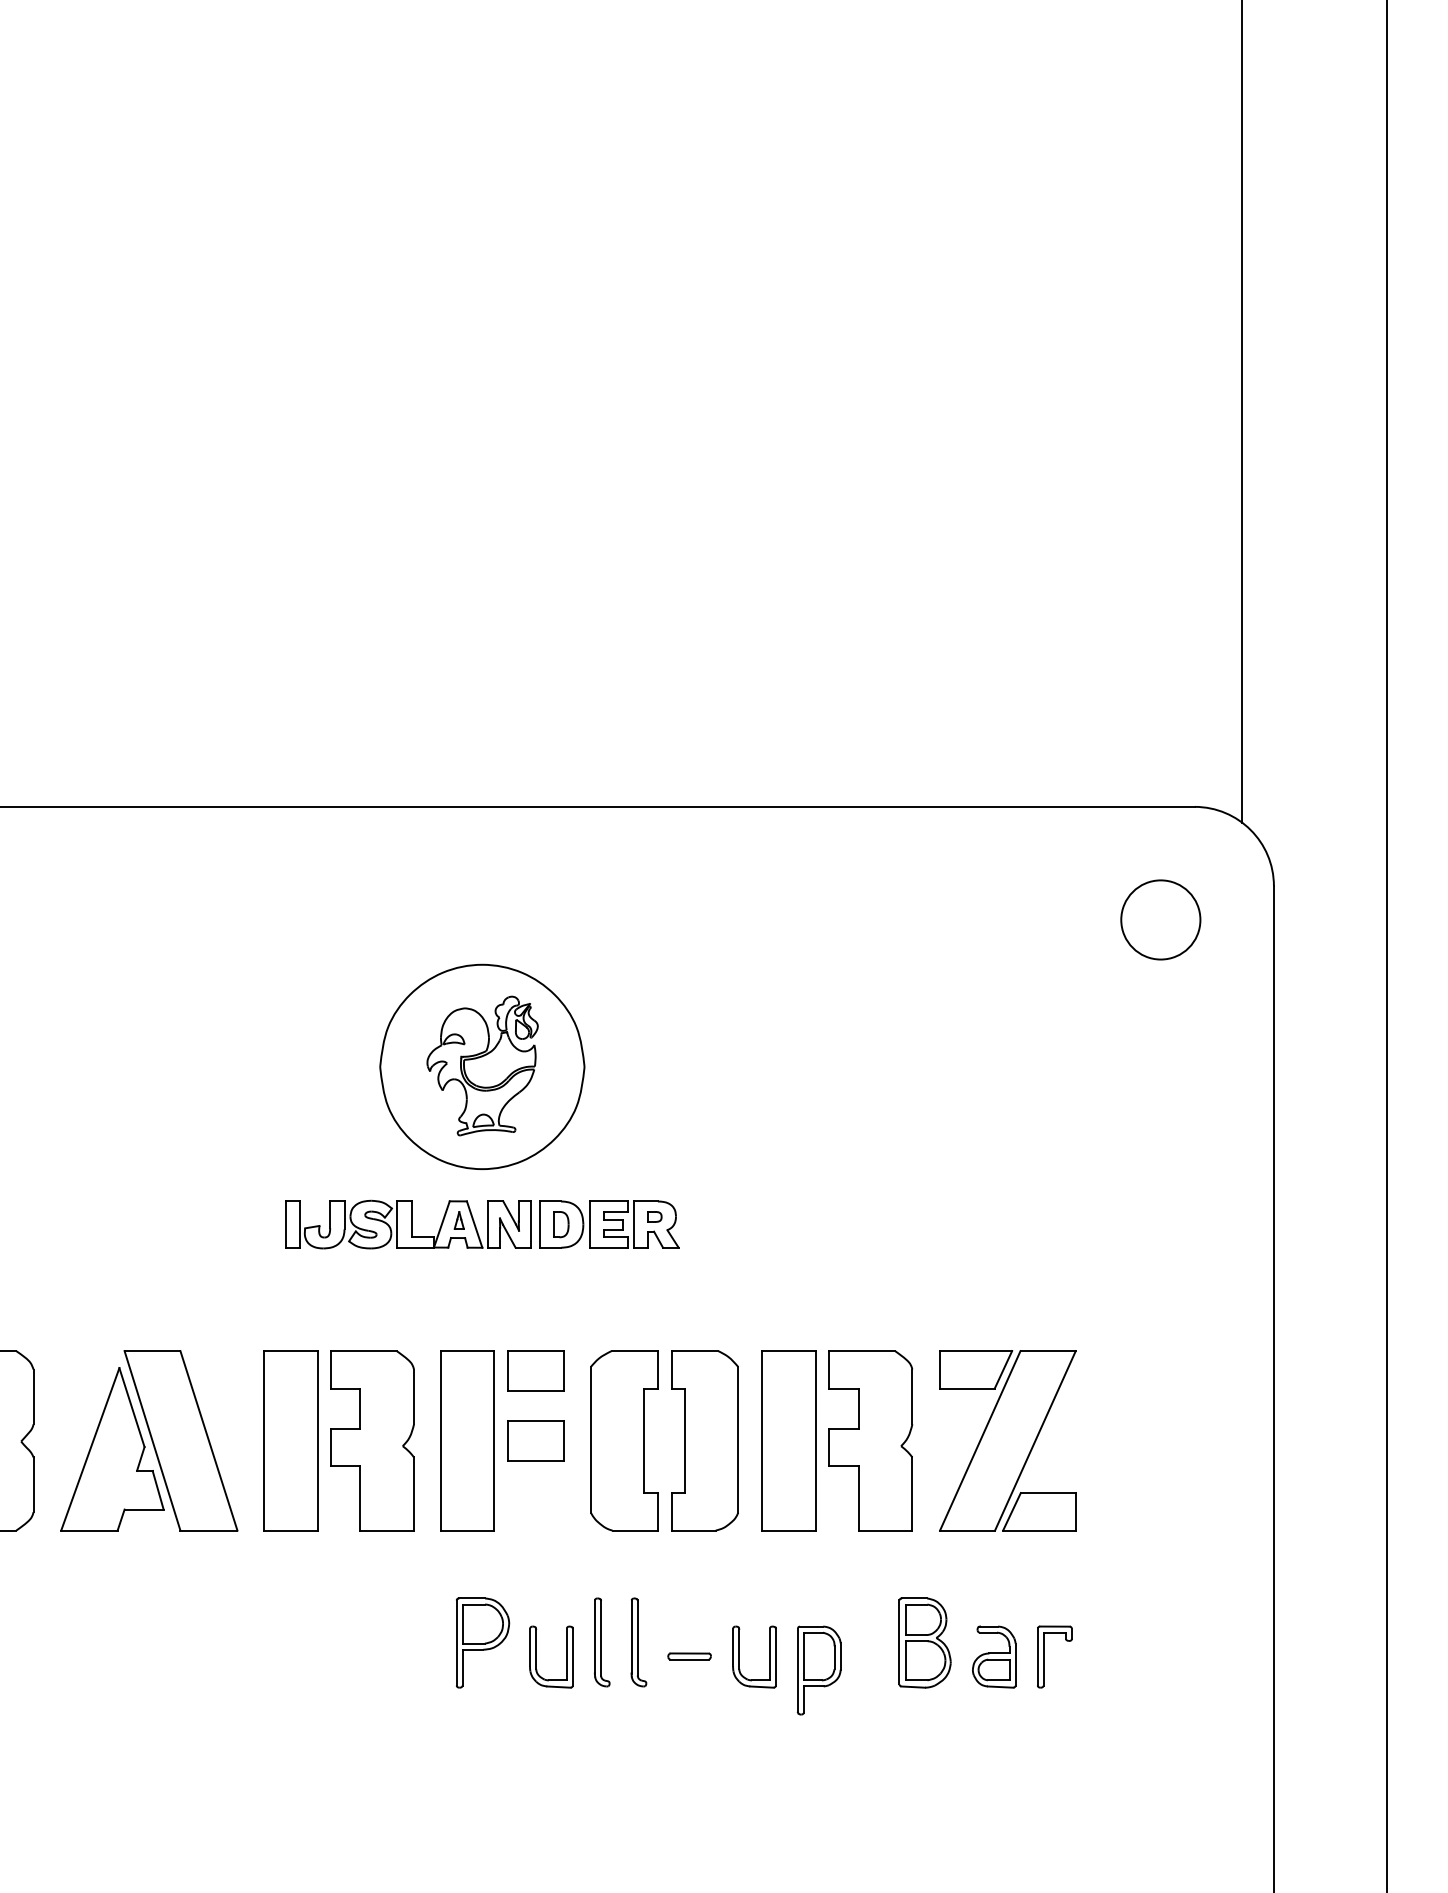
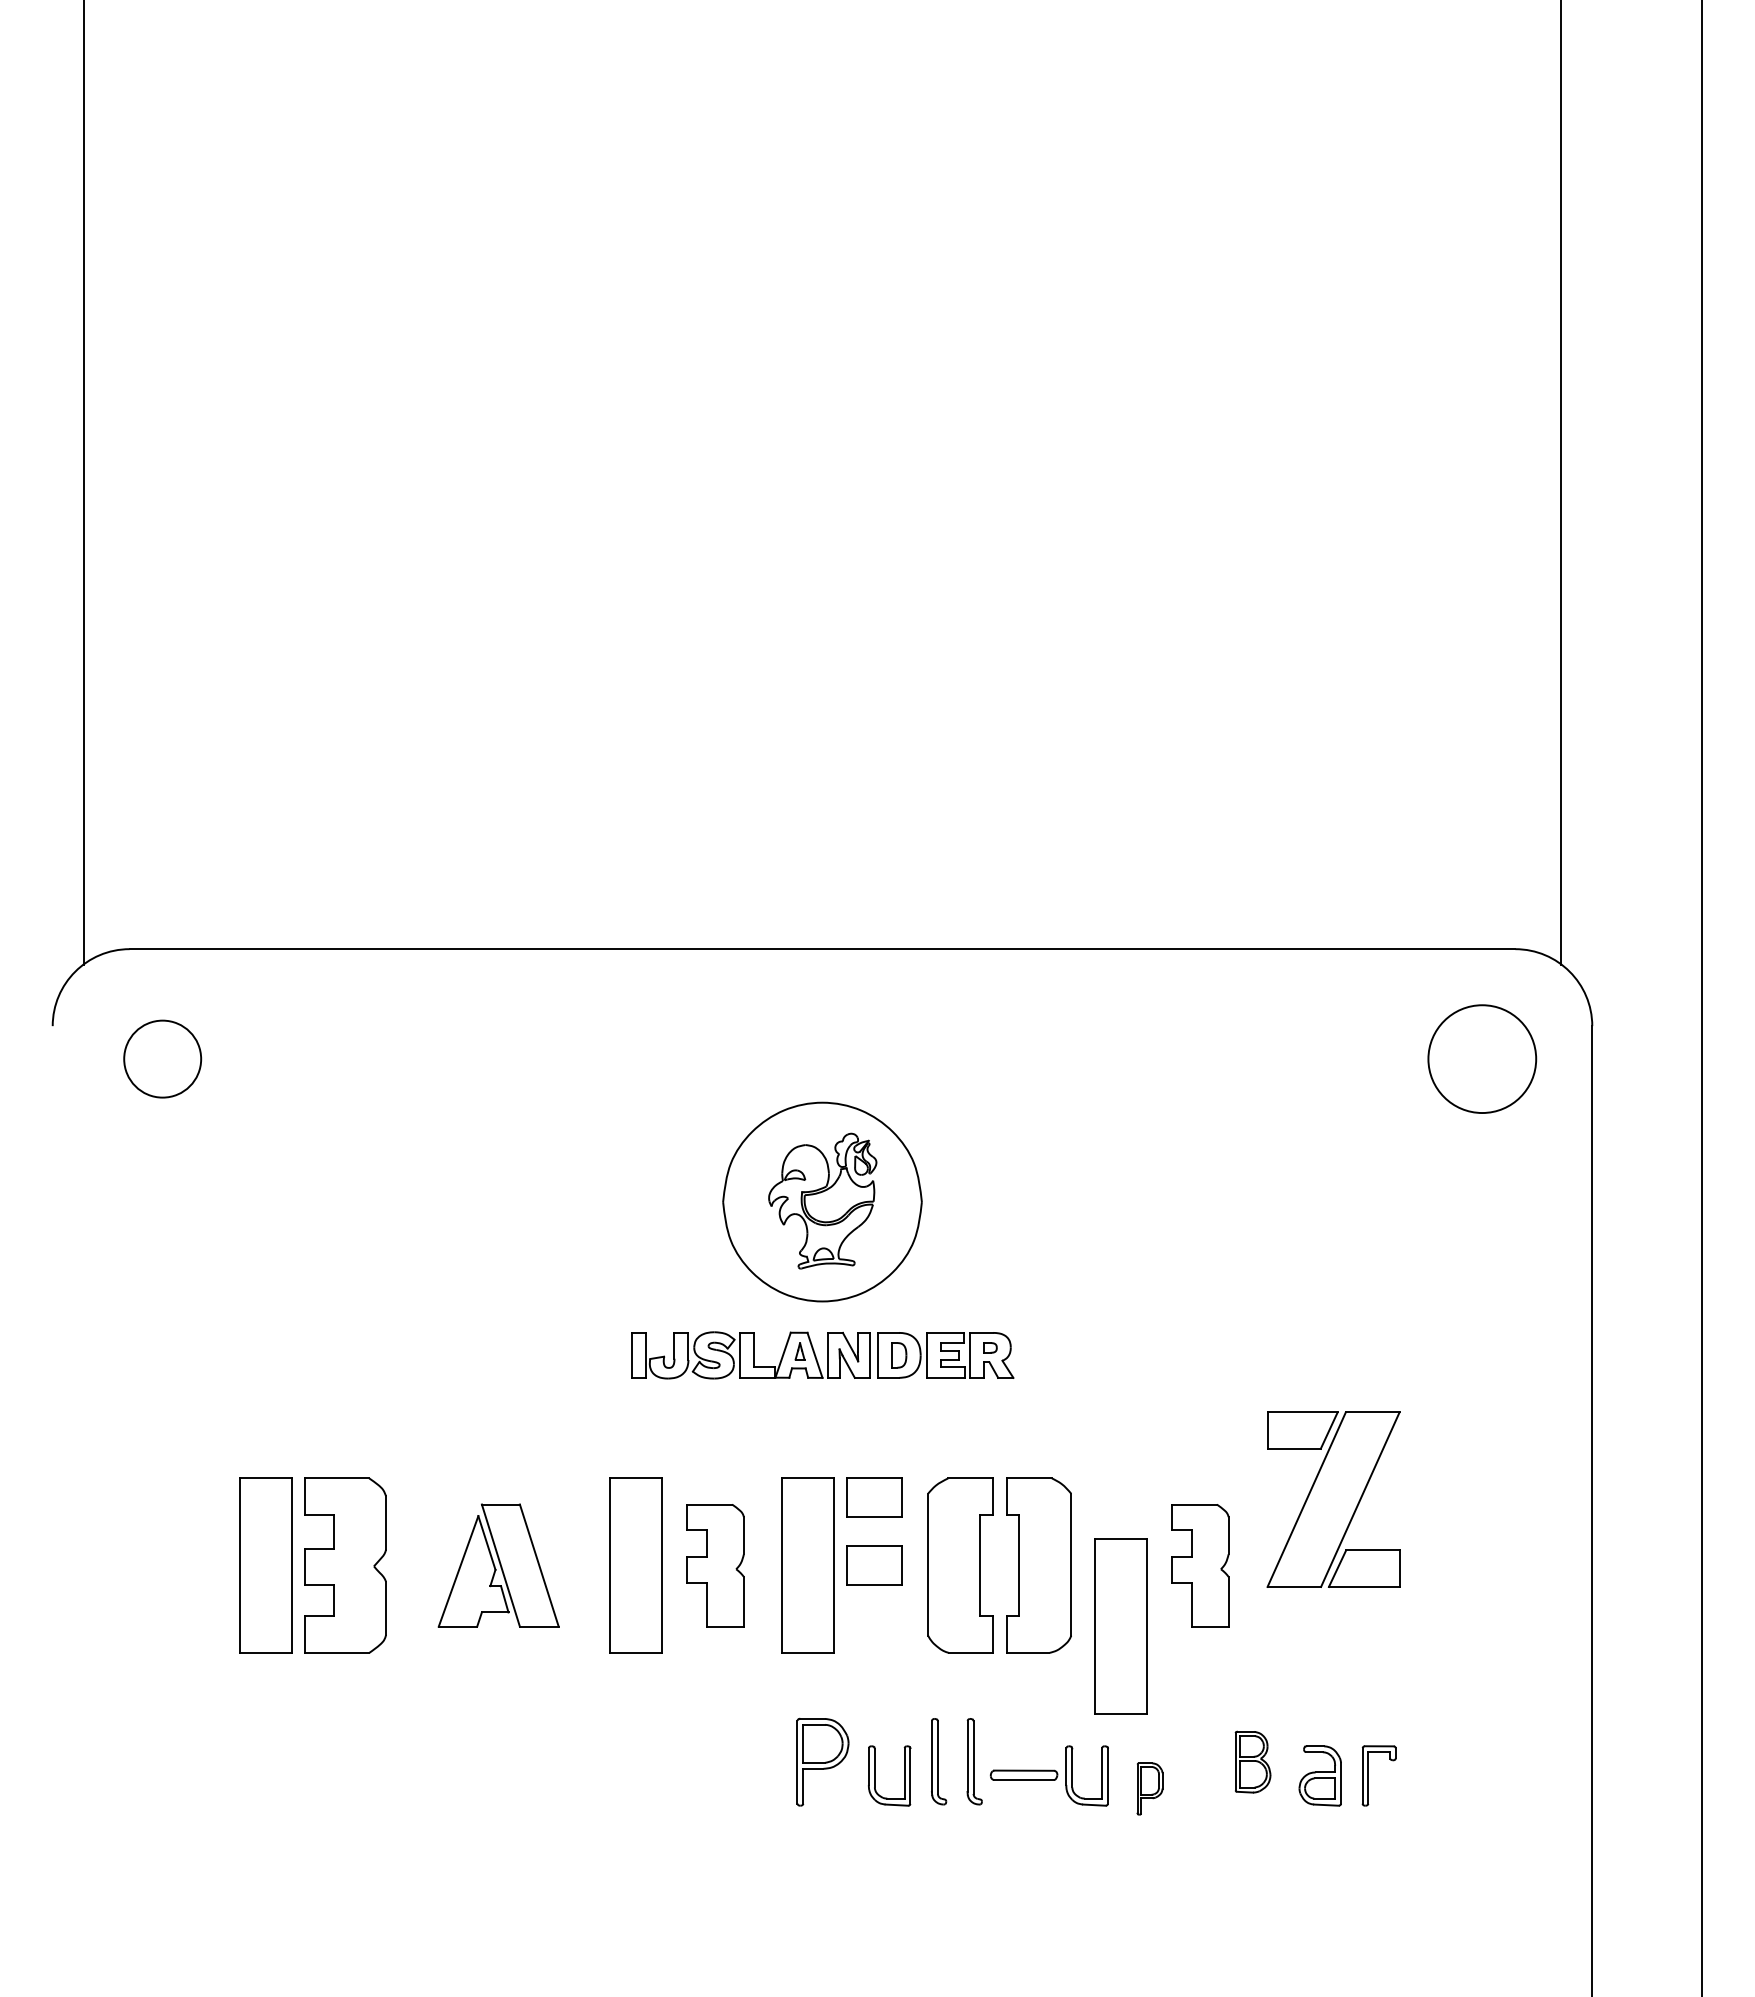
circle: (1160, 919) -> (1481, 1058), size x1.4
part: (149, 1440) -> (498, 1565), size x0.7
part: (372, 1440) -> (715, 1565), size x0.7
part: (788, 1440) -> (1120, 1626), moved
part: (871, 1440) -> (1200, 1565), size x0.7
part: (1007, 1440) -> (1333, 1499), moved
part: (924, 1642) -> (1252, 1761), size x0.7
part: (689, 1656) -> (1023, 1775), size x1.6
part: (818, 1669) -> (1149, 1788), size x0.6

